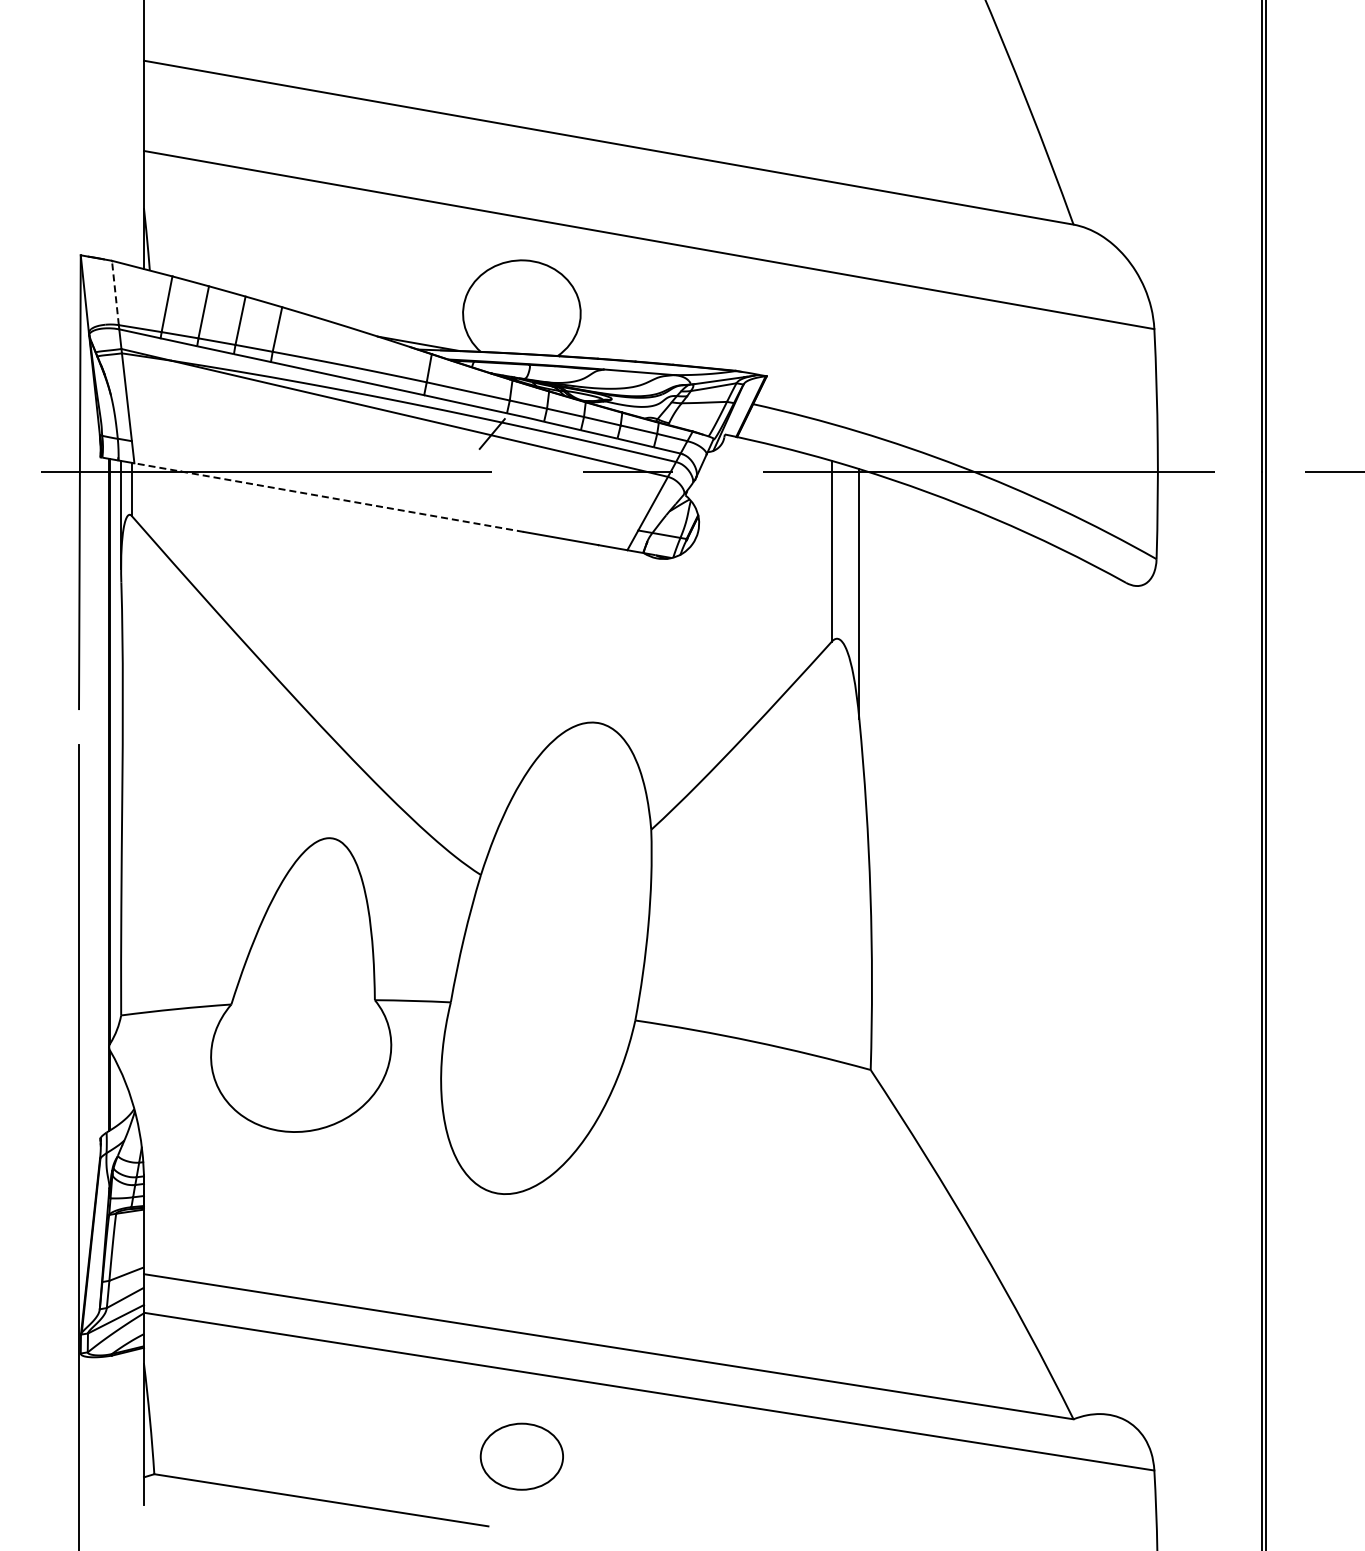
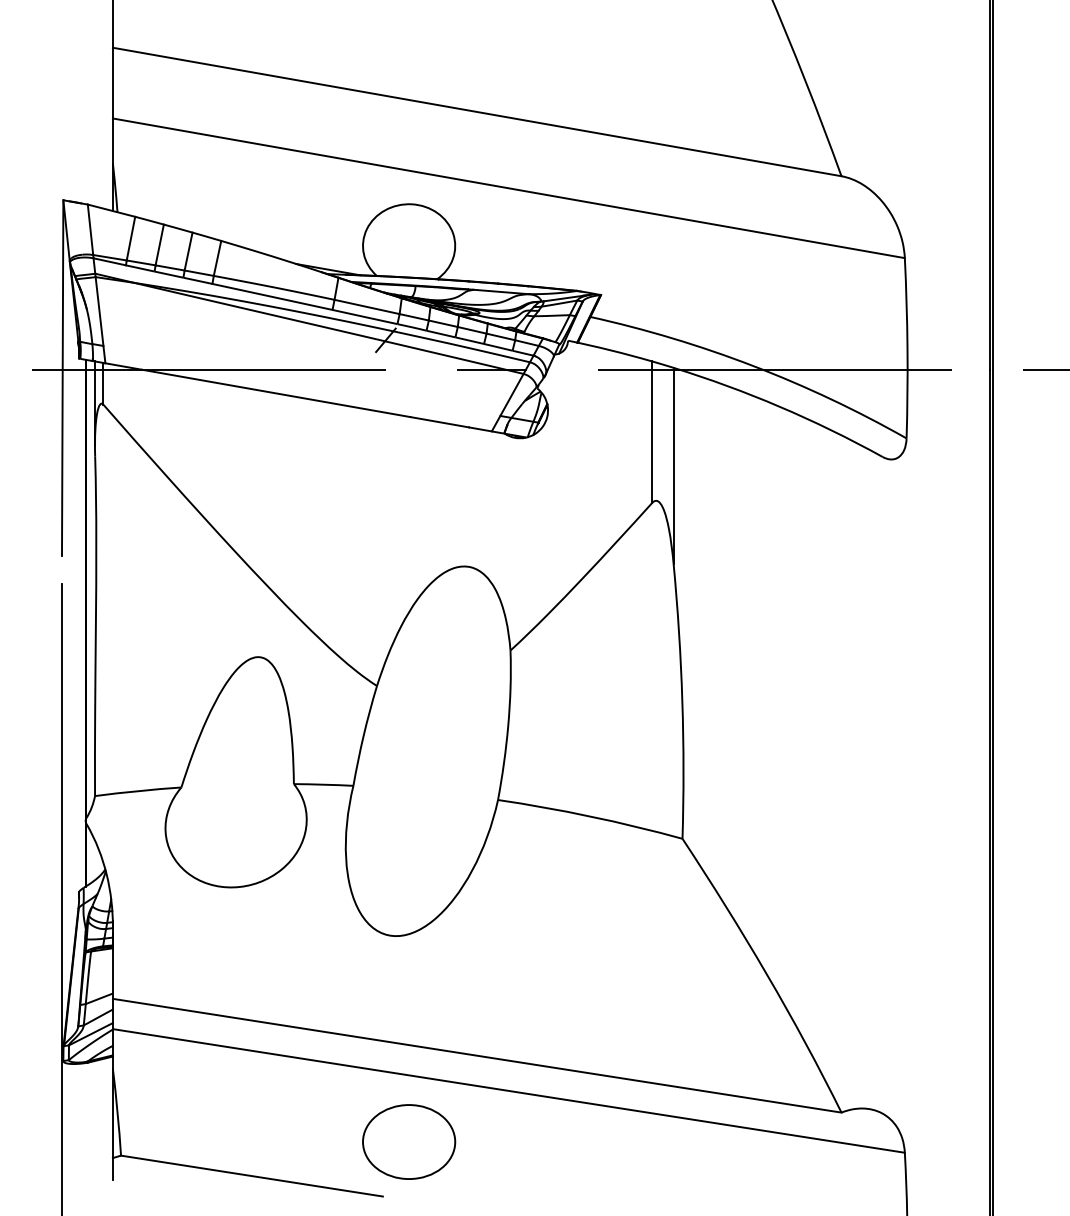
line: (115, 292) -> (90, 229), dashed -> solid
line: (329, 497) -> (258, 390), dashed -> solid
part: (521, 1456) -> (408, 1141), size x1.43

